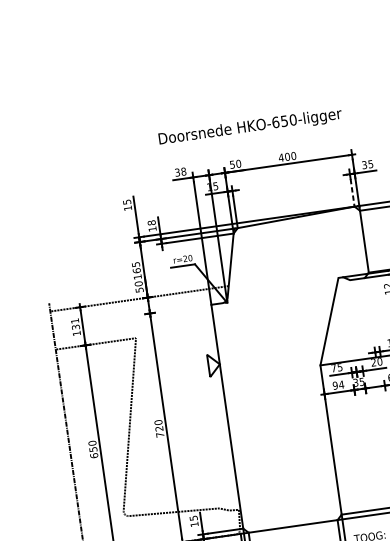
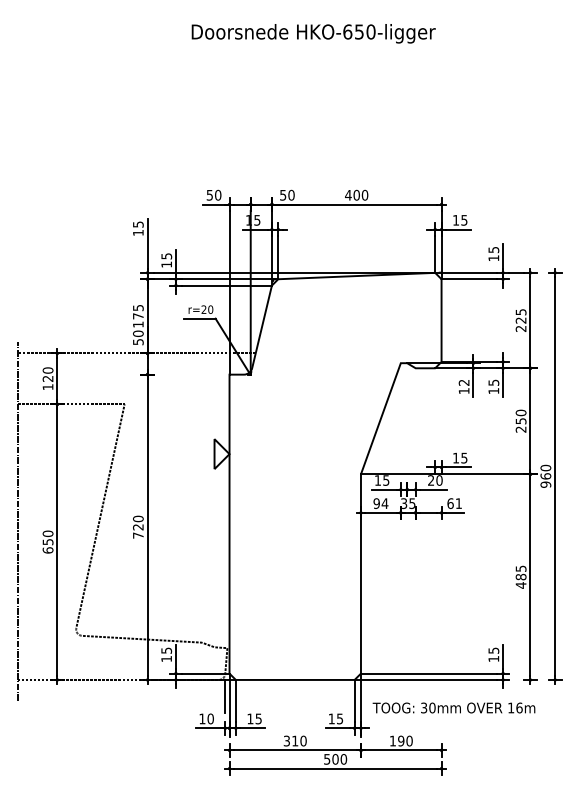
text: (250, 127) -> (313, 33), moved
text: (364, 164) -> (456, 219), 35 -> 15
text: (180, 171) -> (214, 194), 38 -> 50
line: (352, 192) -> (435, 254), dashed -> solid
text: (151, 223) -> (166, 256), 18 -> 15
text: (136, 271) -> (137, 316), 165 -> 175
text: (75, 324) -> (47, 374), 131 -> 120
text: (333, 368) -> (377, 480), 75 -> 15

